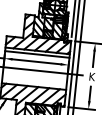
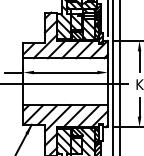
line: (37, 54) -> (65, 62), removed

